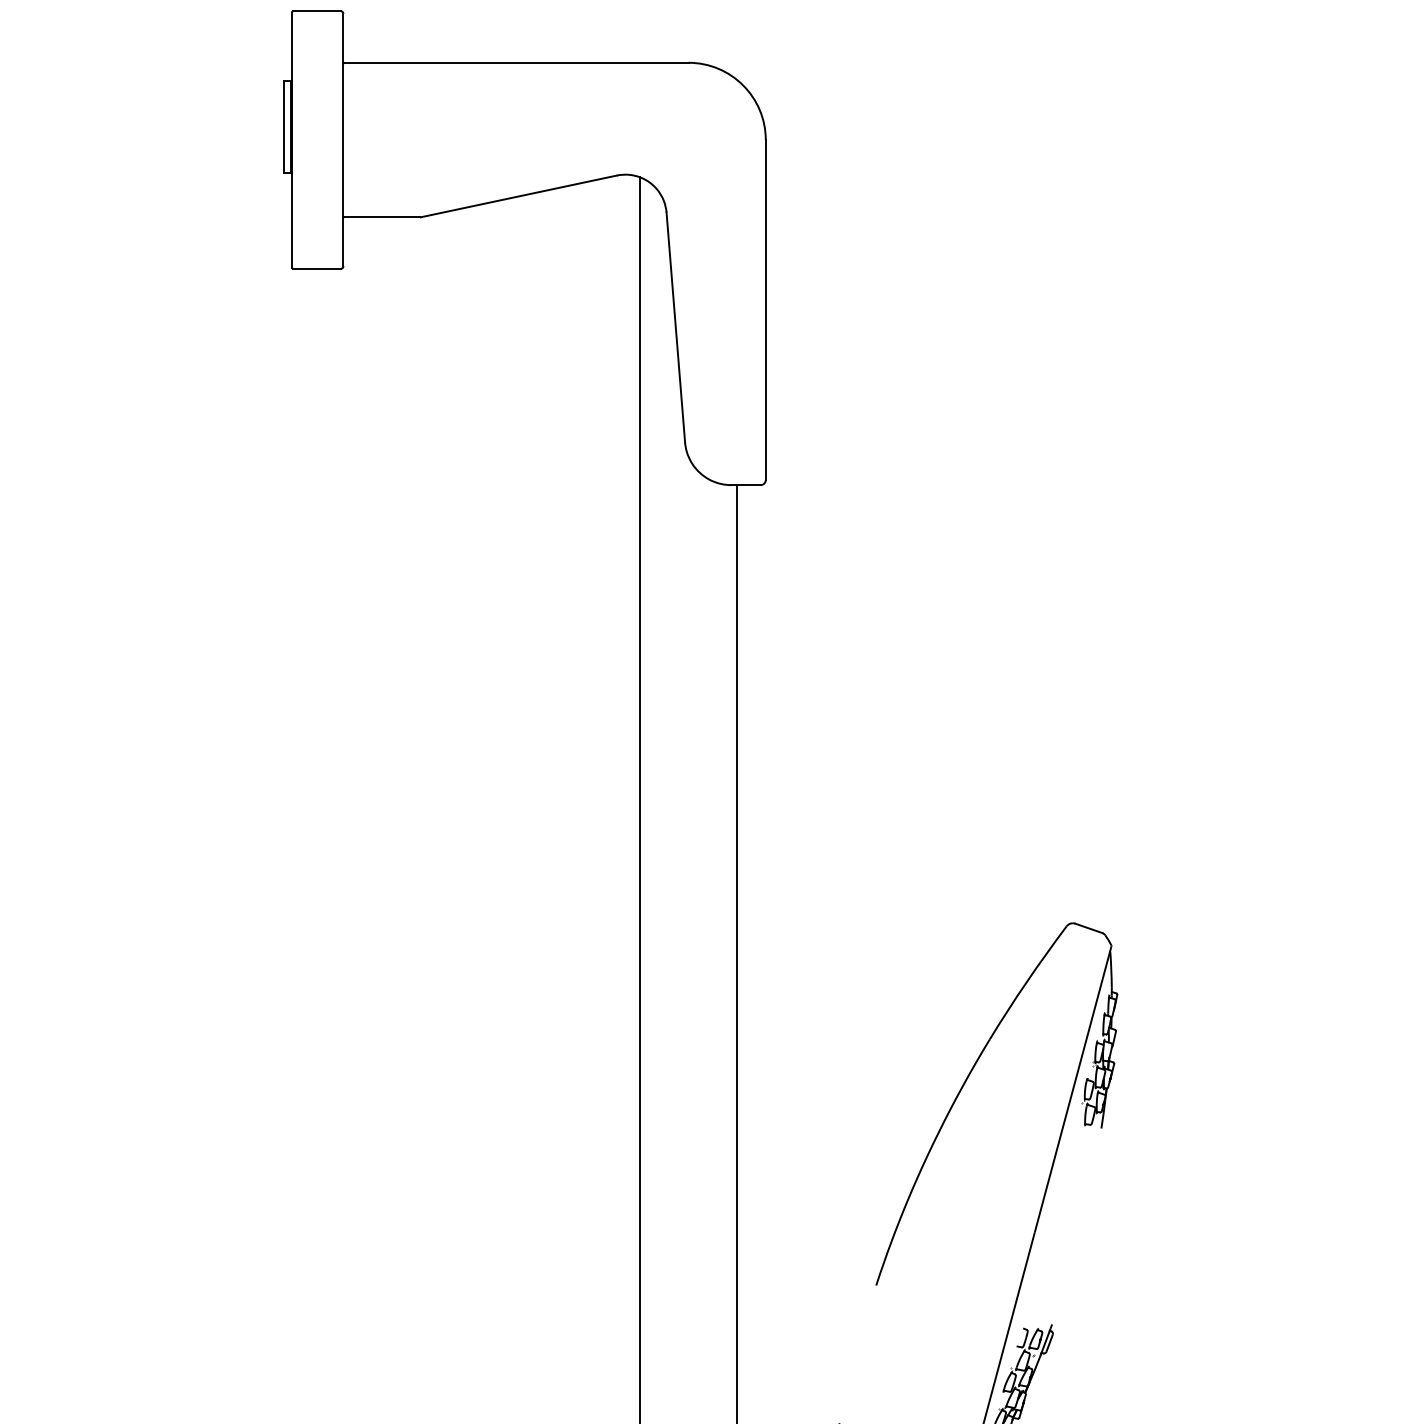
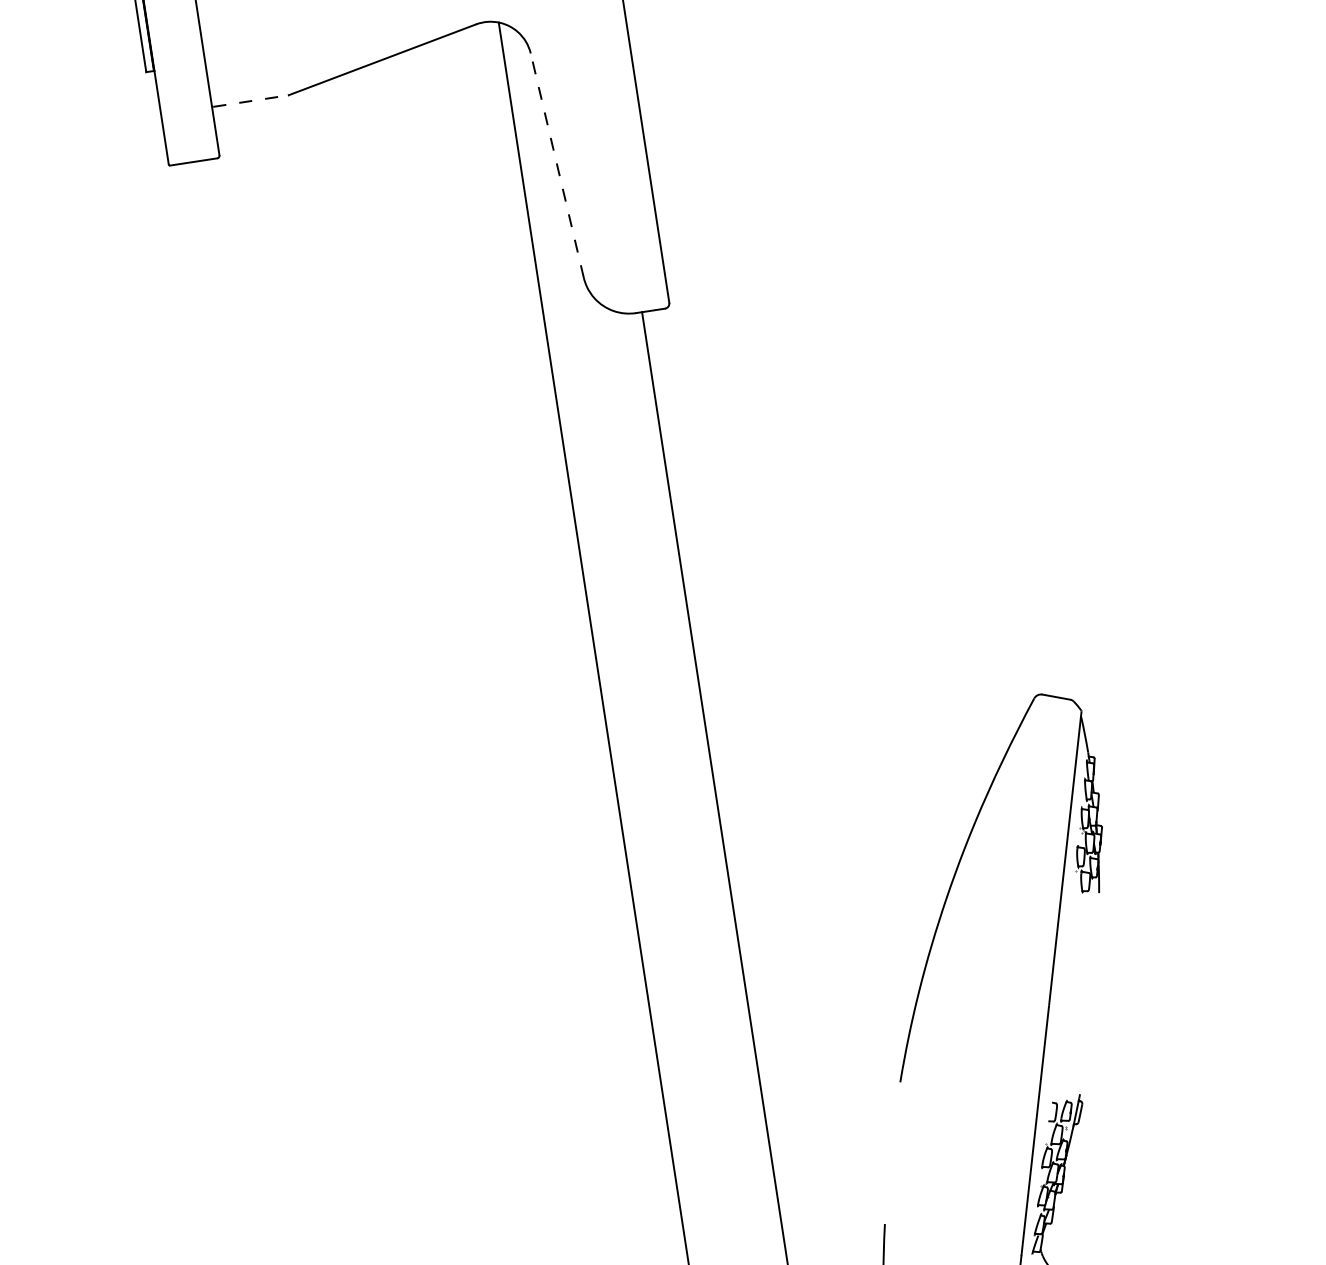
line: (382, 217) -> (250, 101), solid -> dashed
line: (675, 327) -> (556, 165), solid -> dashed

